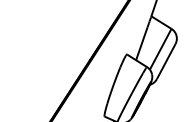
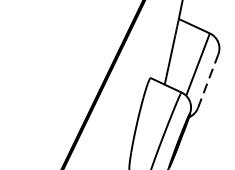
line: (166, 61) -> (208, 81), solid -> dashed

